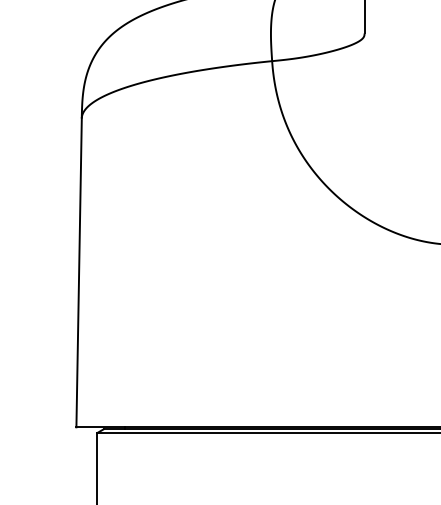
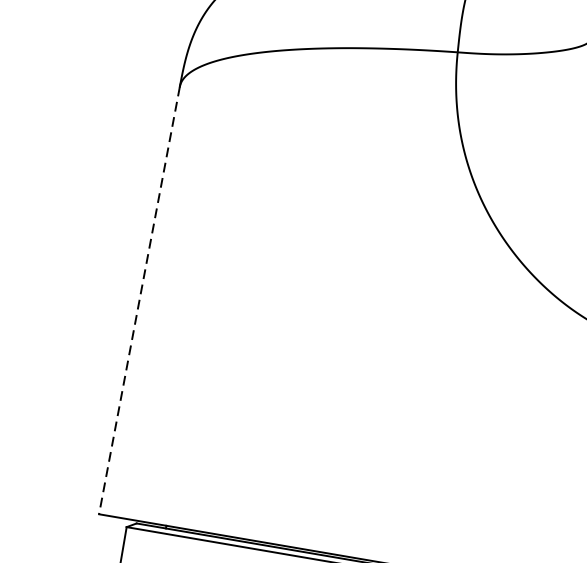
line: (79, 273) -> (139, 301), solid -> dashed

